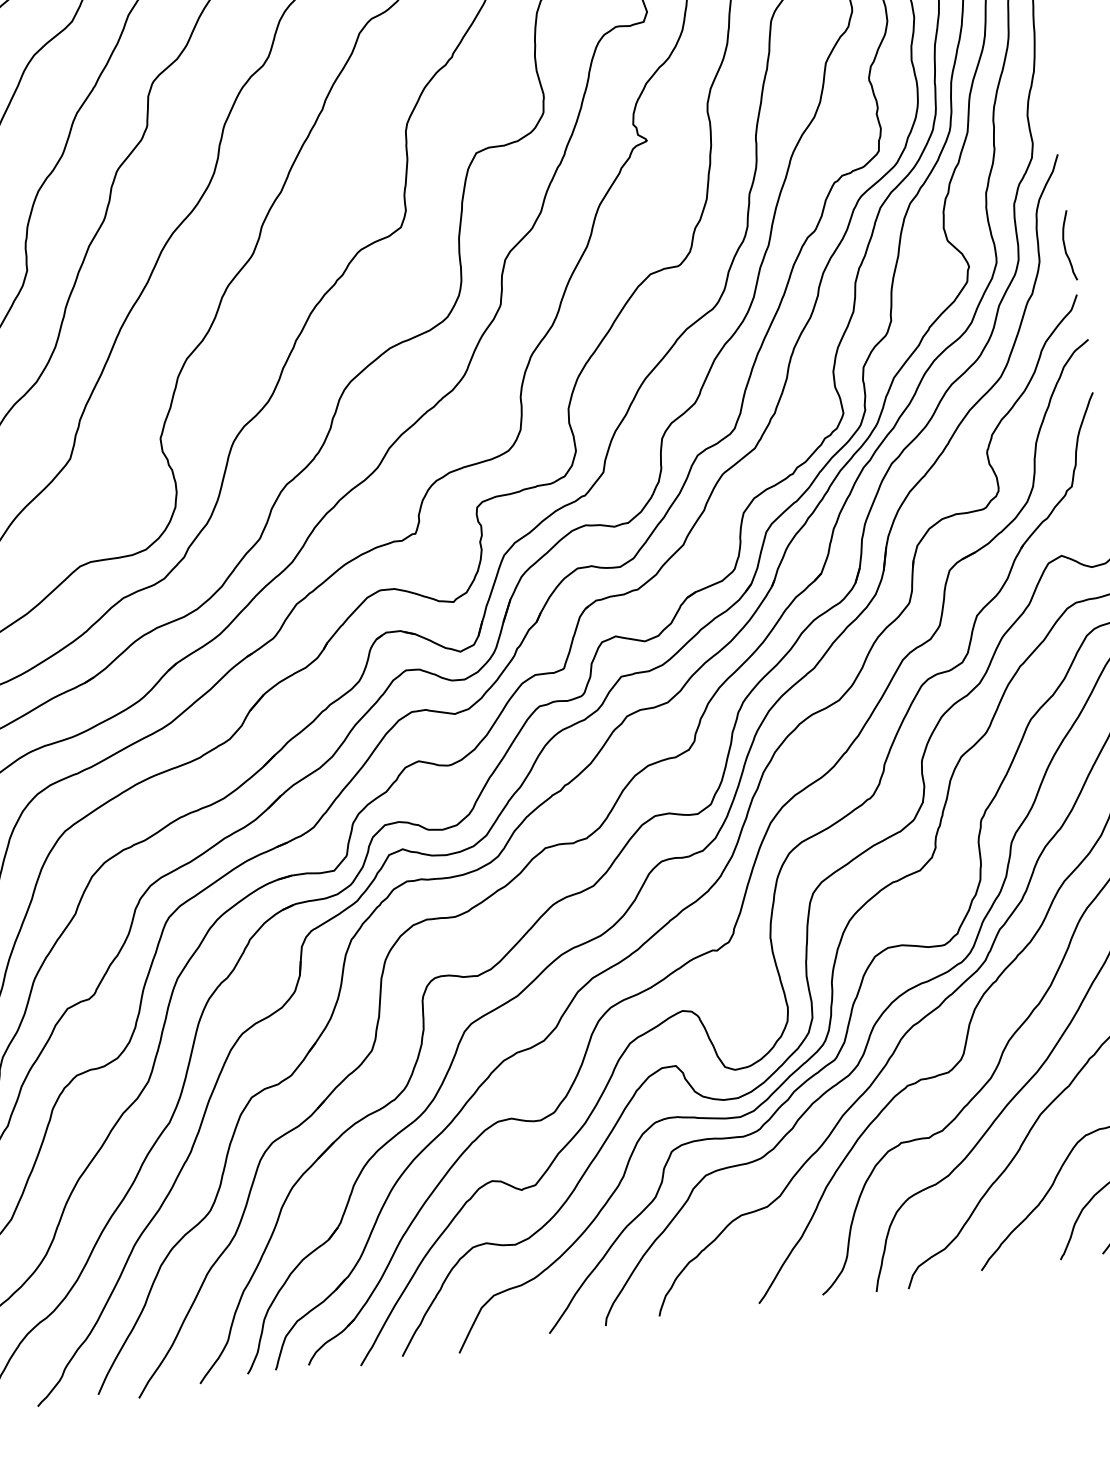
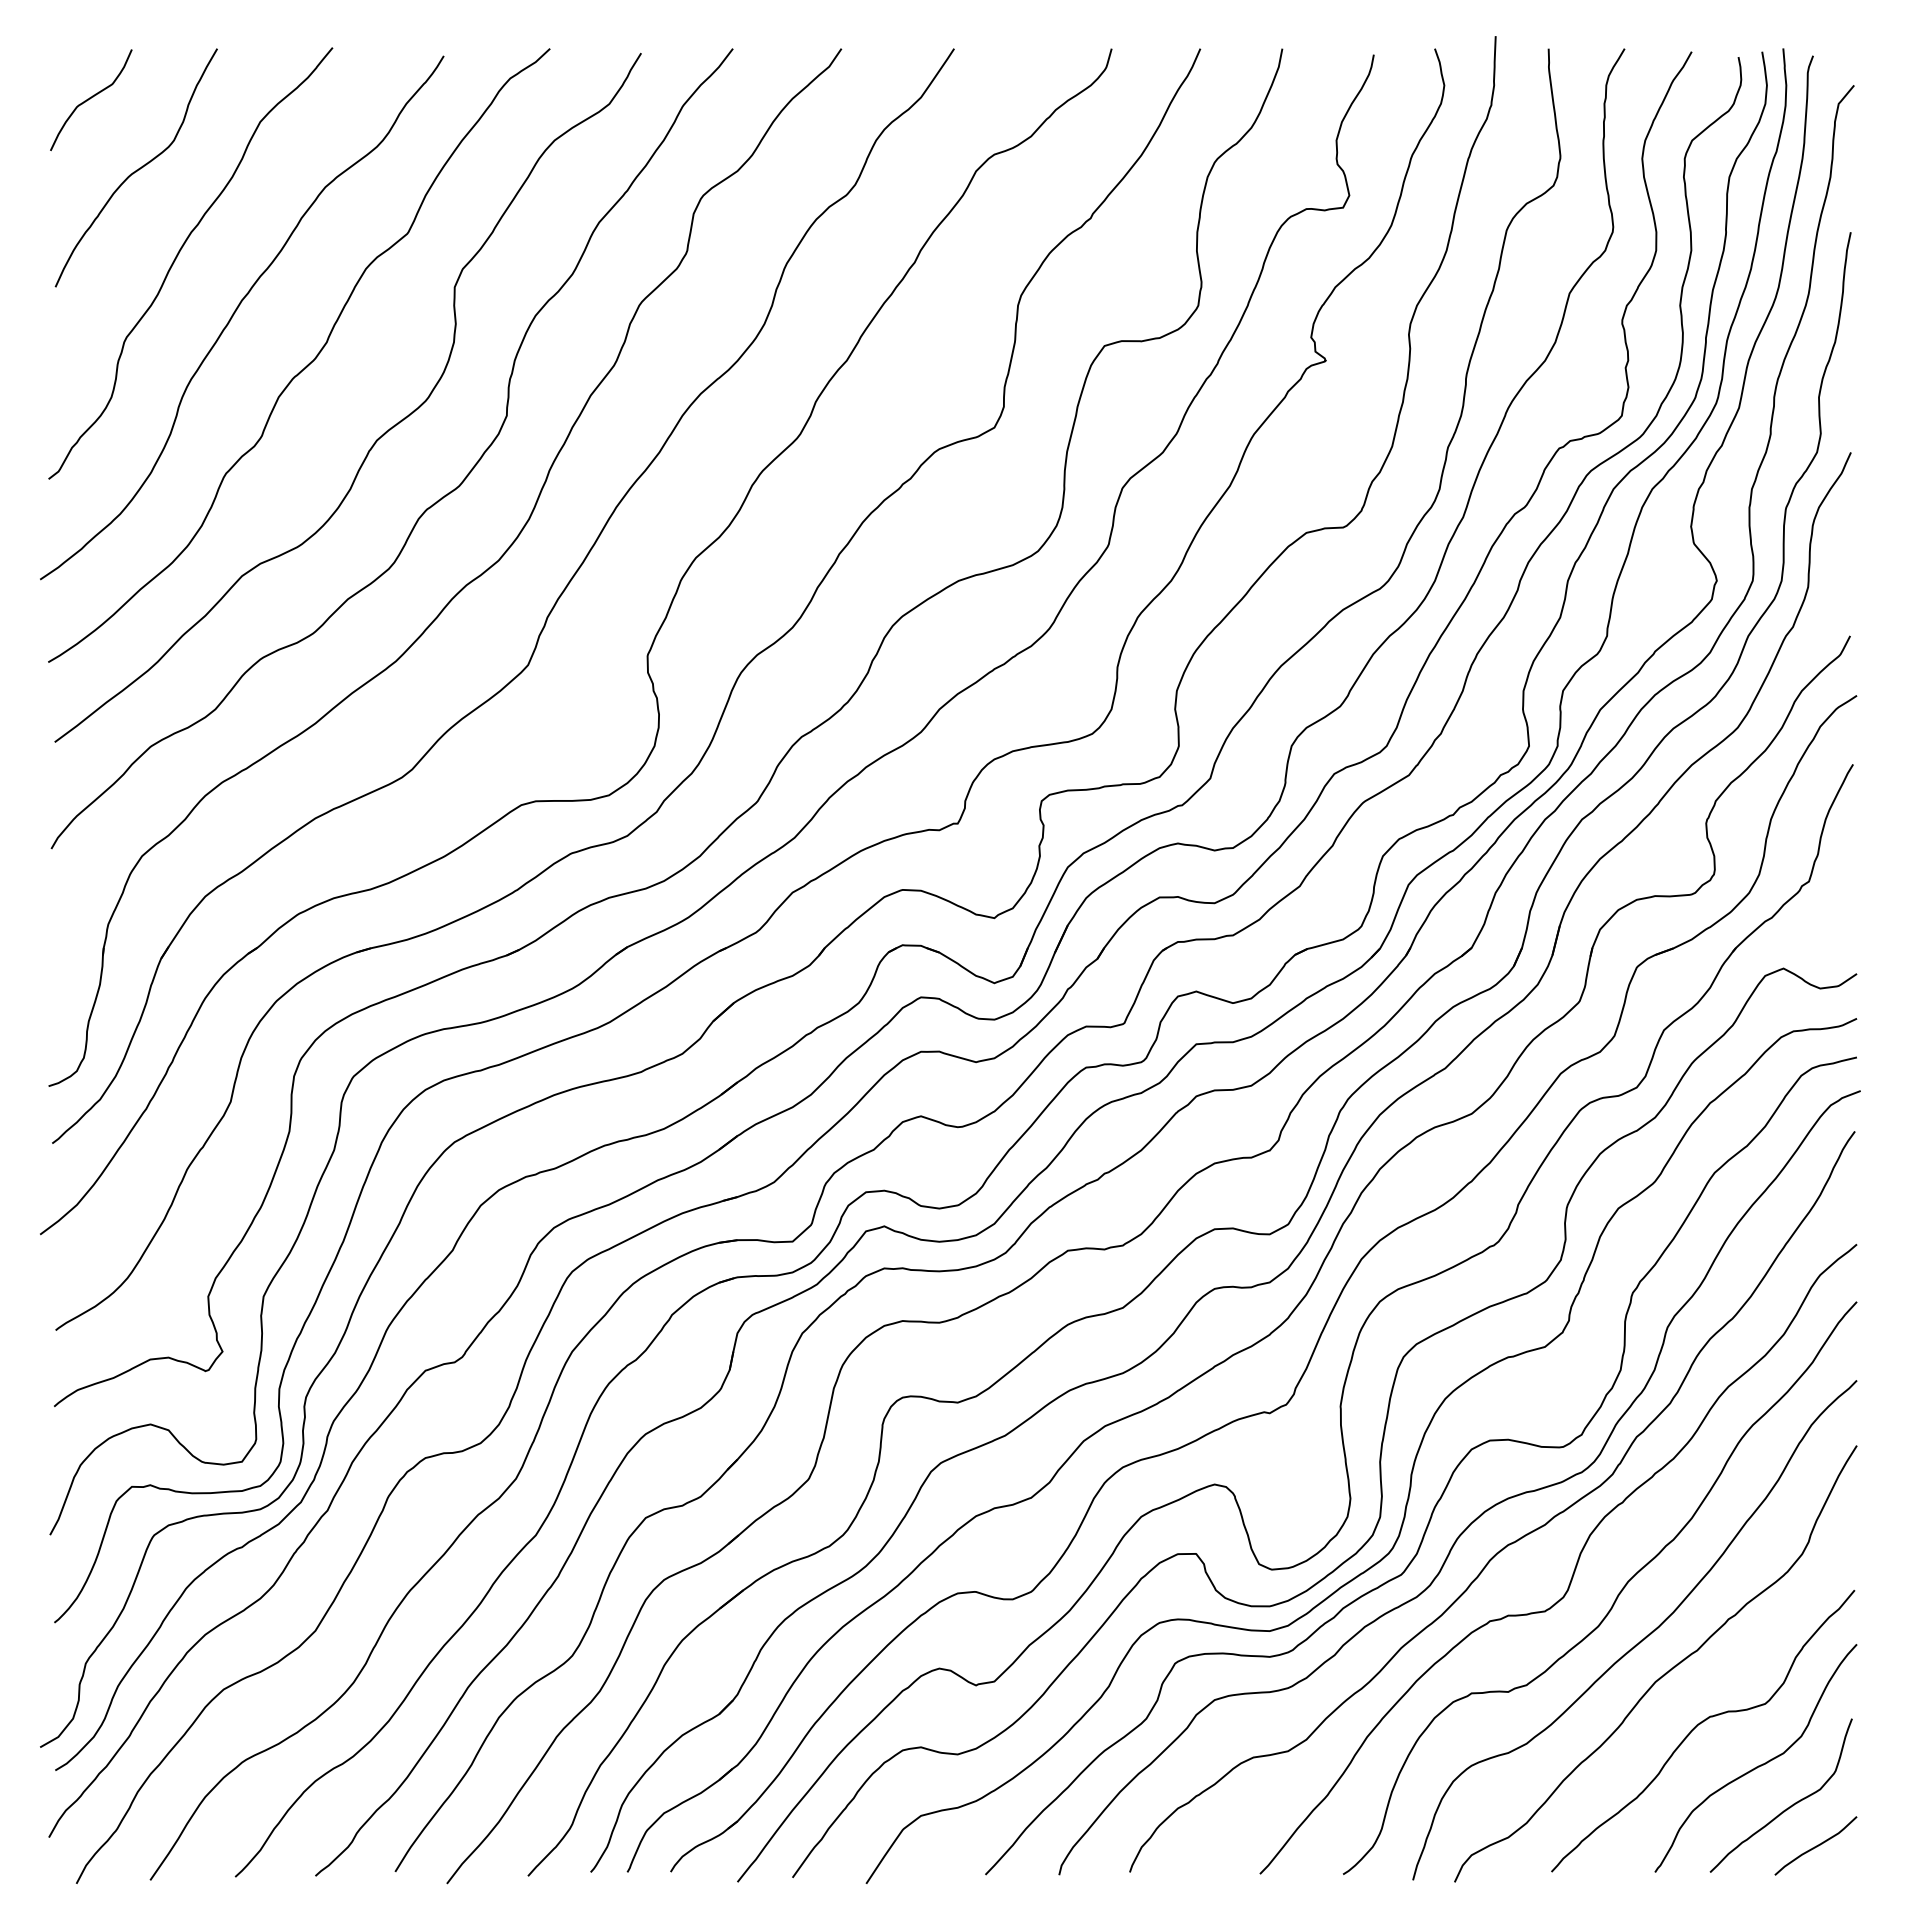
curve: (1065, 246) -> (1844, 572), removed

